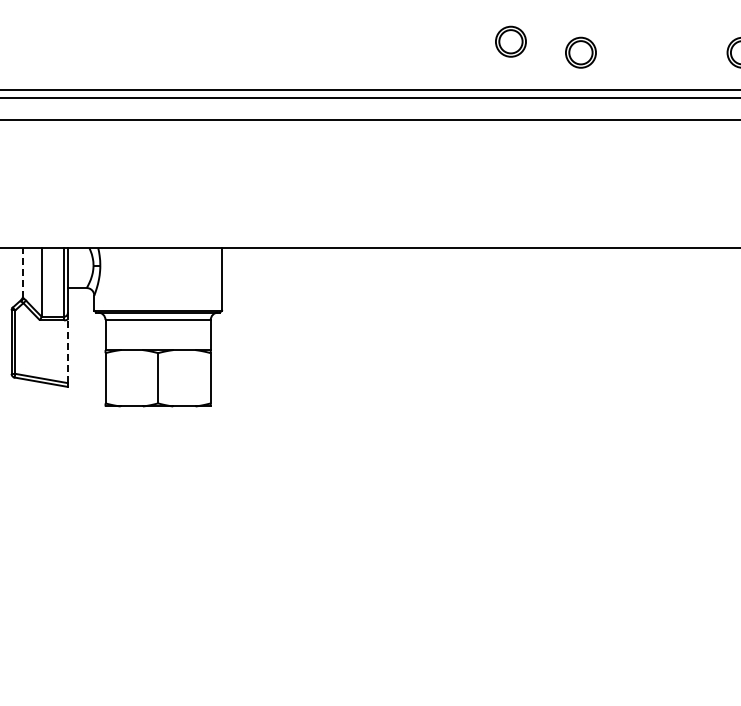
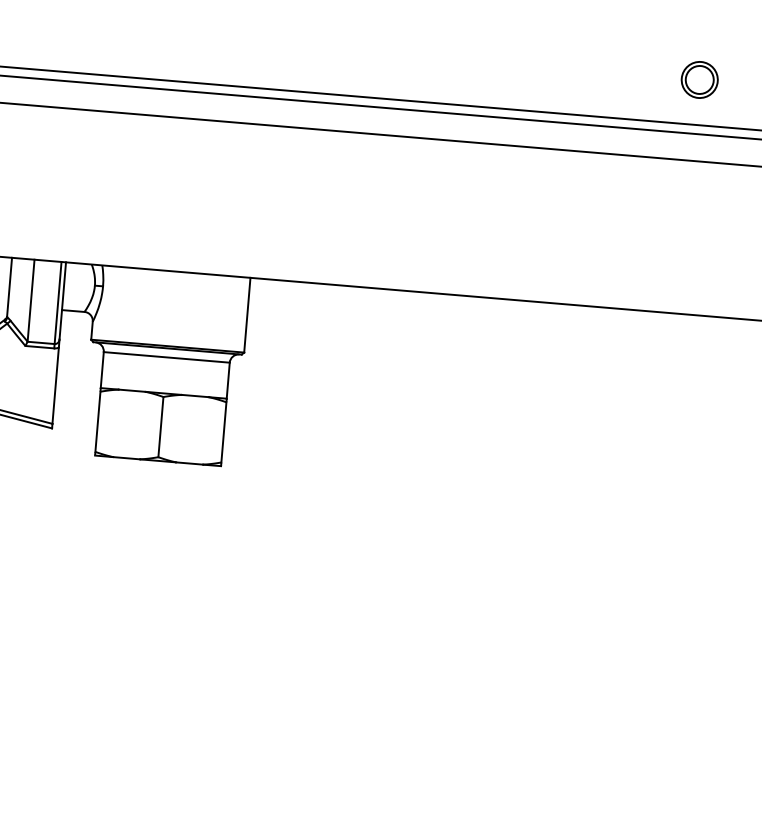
part: (510, 41) -> (616, 59), removed
line: (22, 272) -> (9, 286), dashed -> solid
line: (67, 351) -> (55, 385), dashed -> solid

